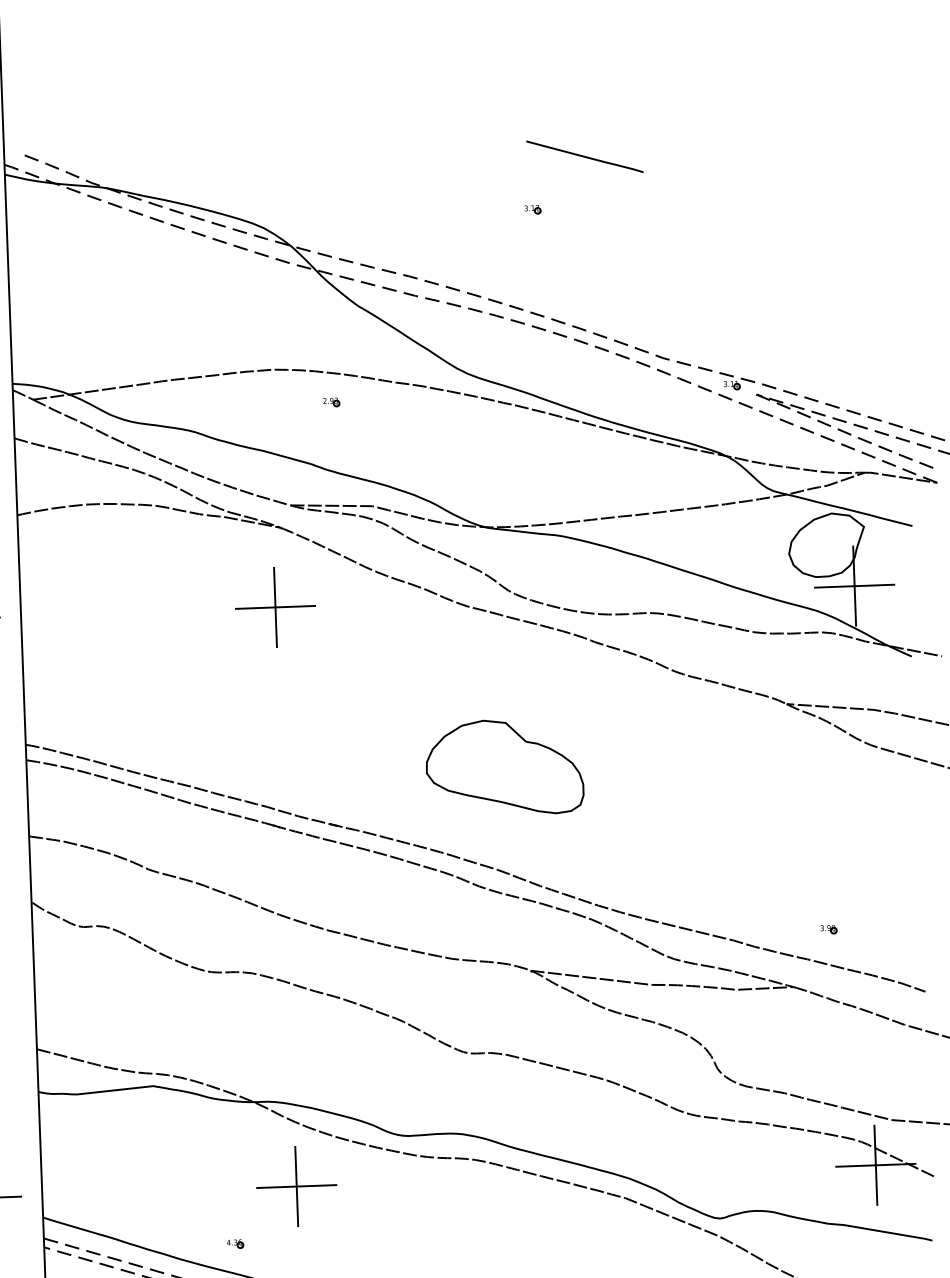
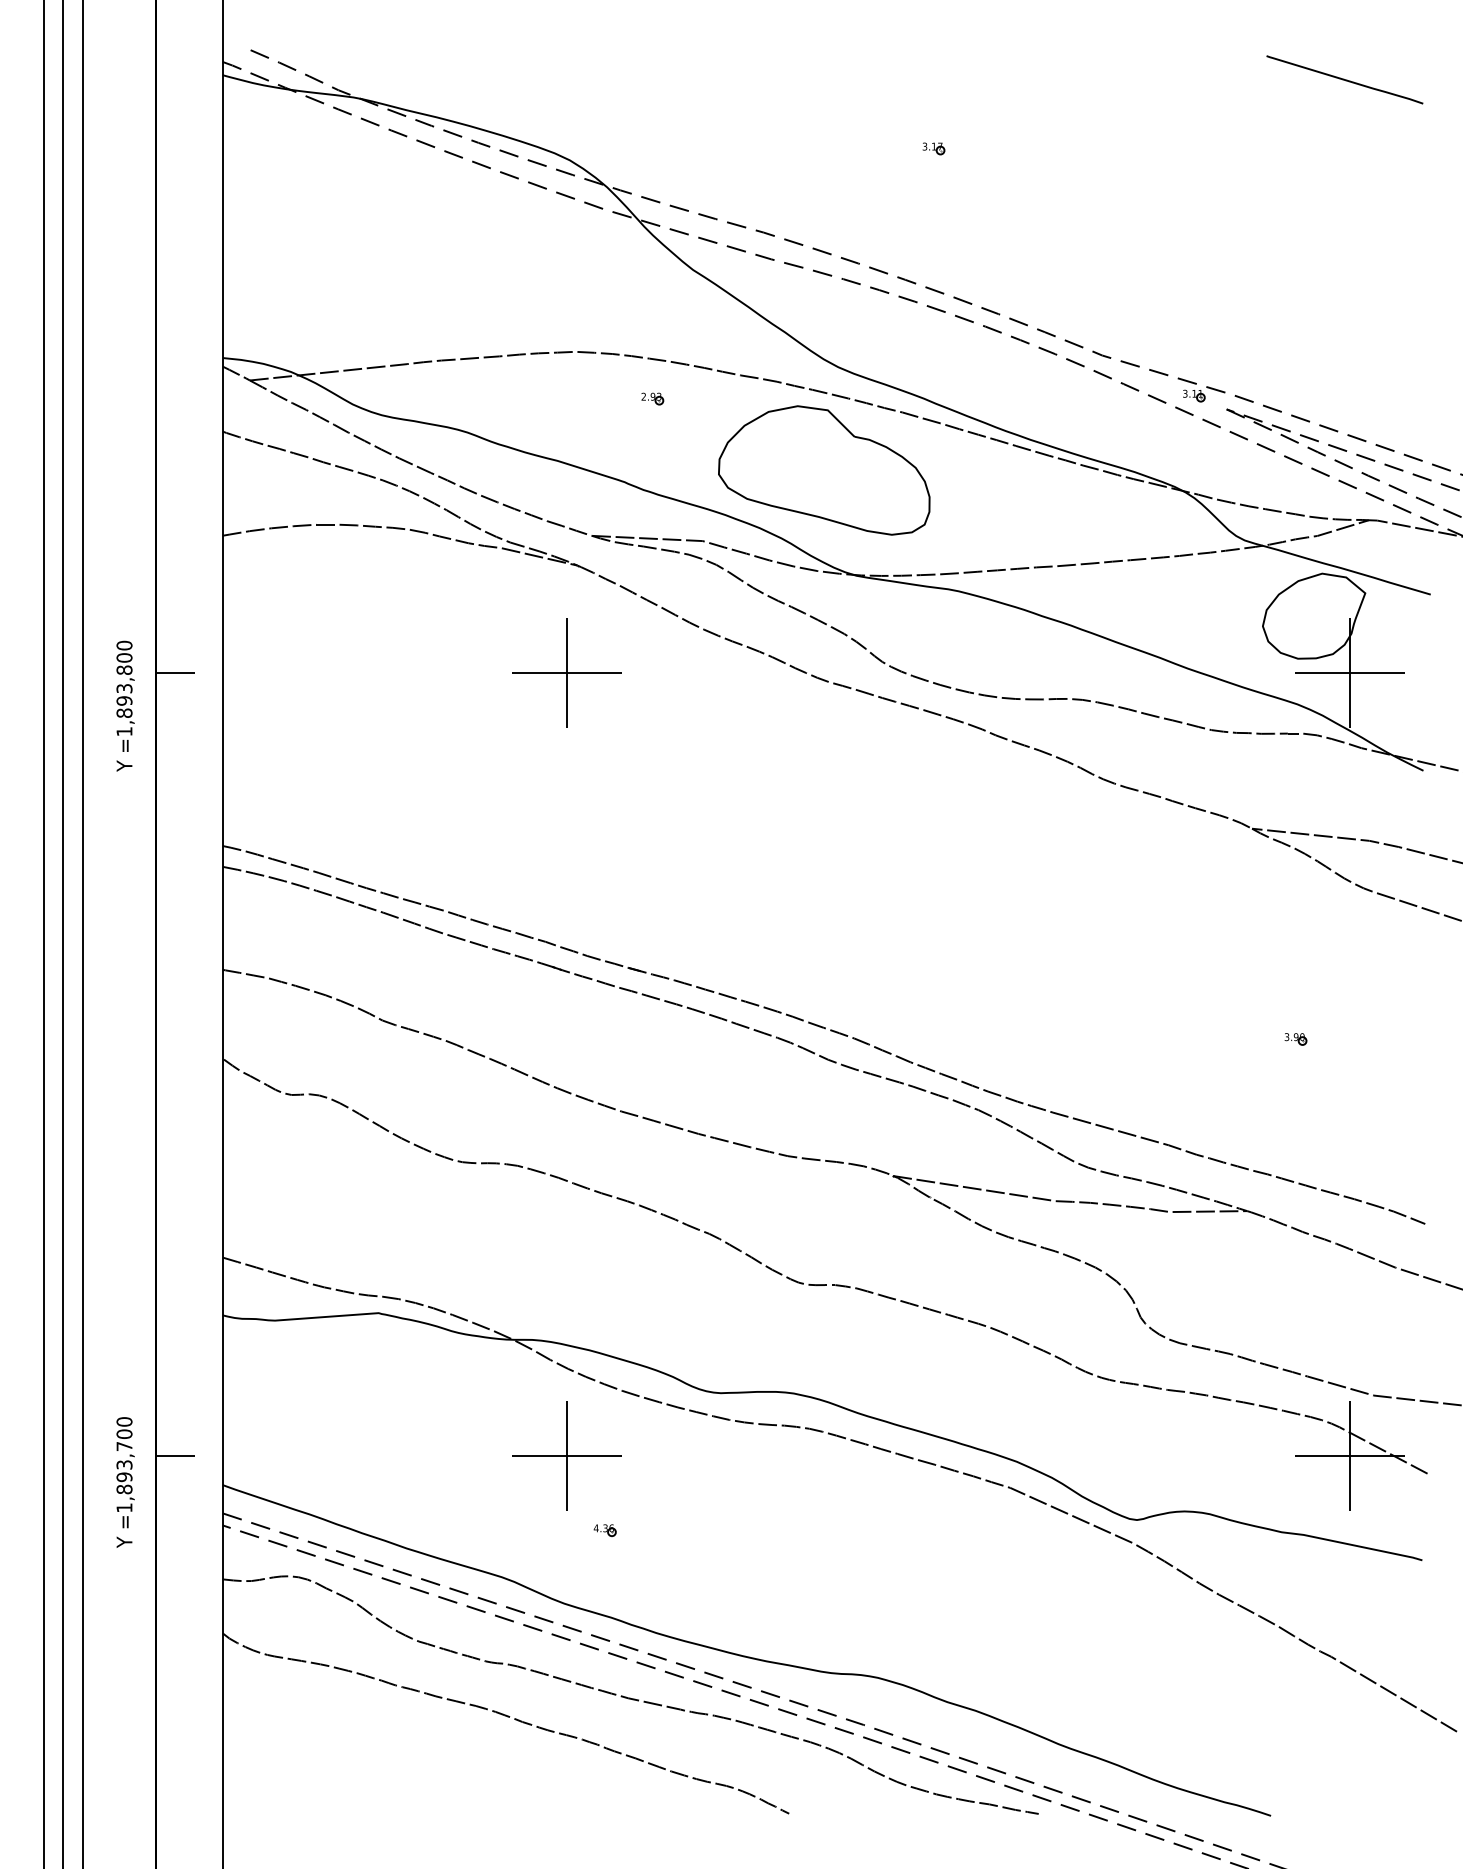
line: (584, 156) -> (1344, 79), moved
part: (504, 767) -> (824, 470), moved
part: (828, 929) -> (1295, 1039), moved
part: (234, 1244) -> (604, 1530), moved

